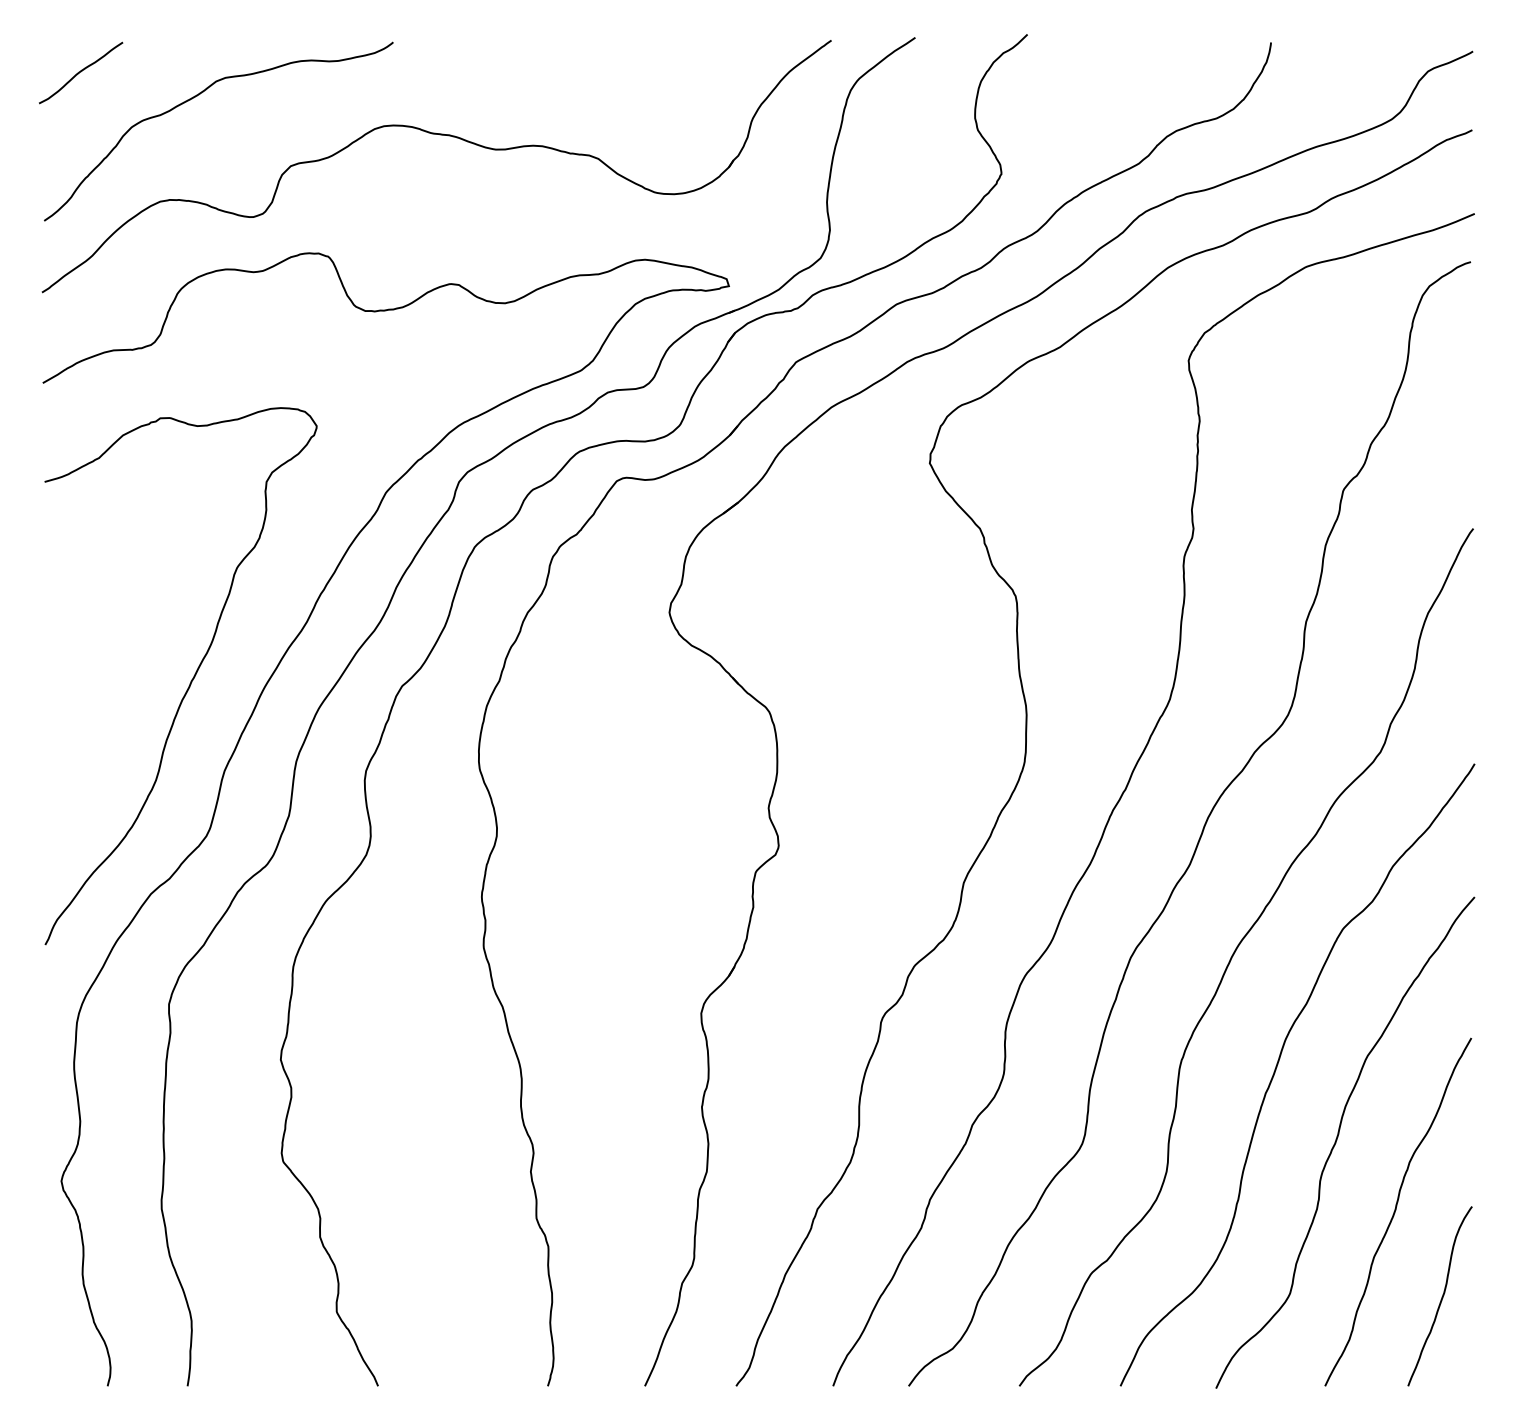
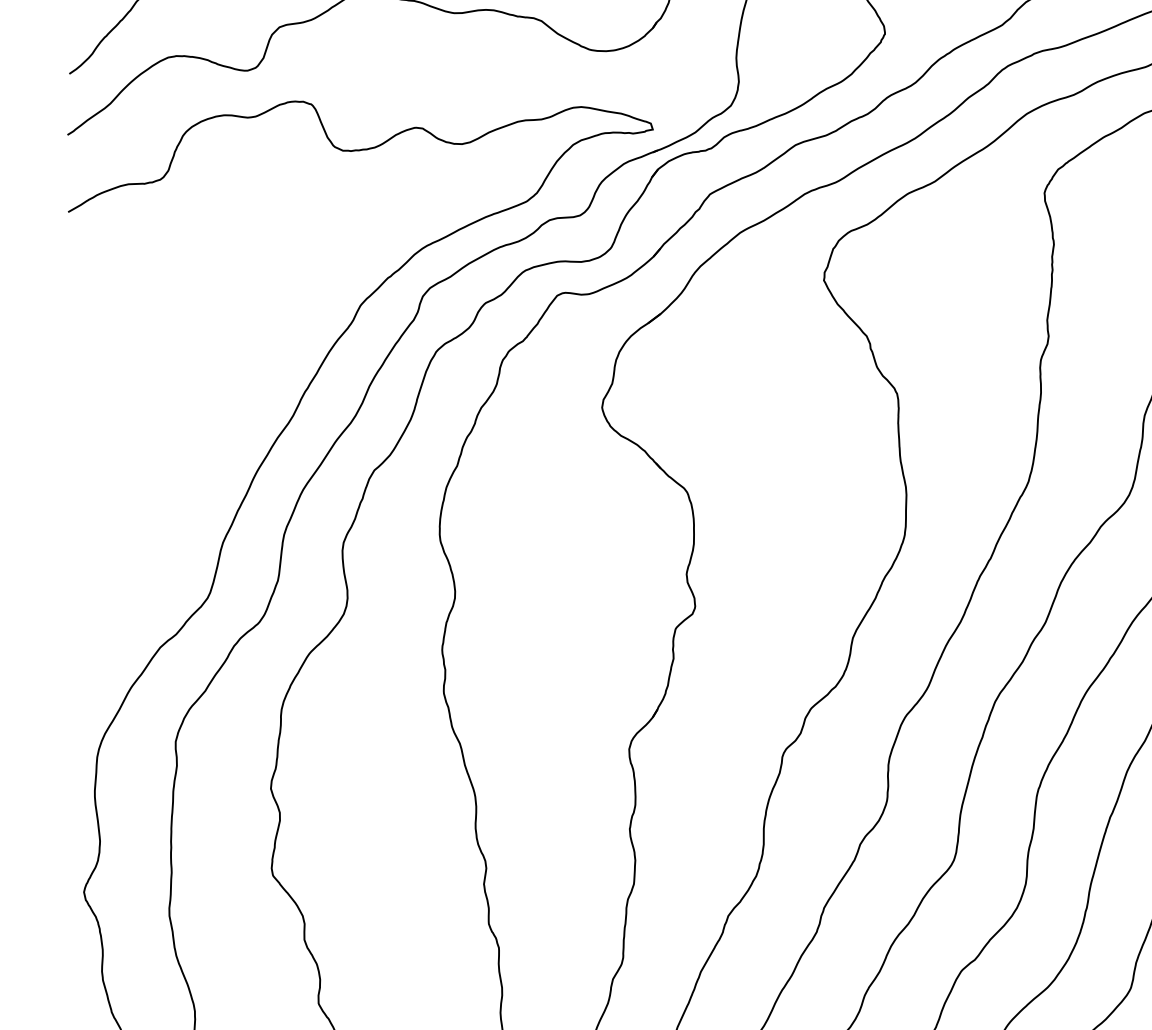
curve: (190, 681) -> (194, 466), removed

